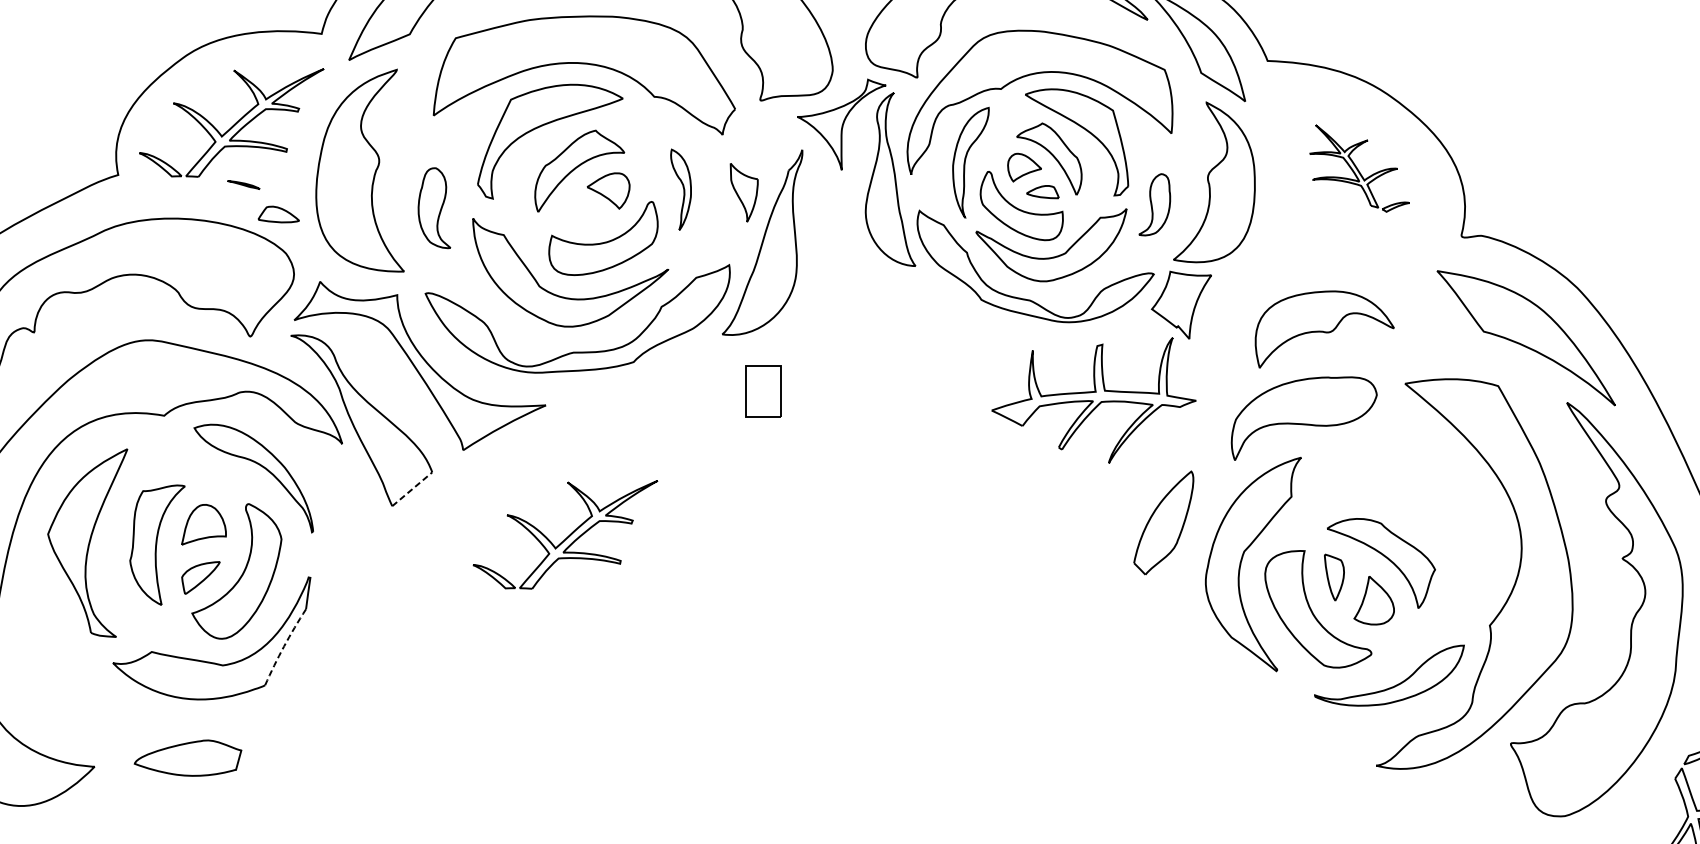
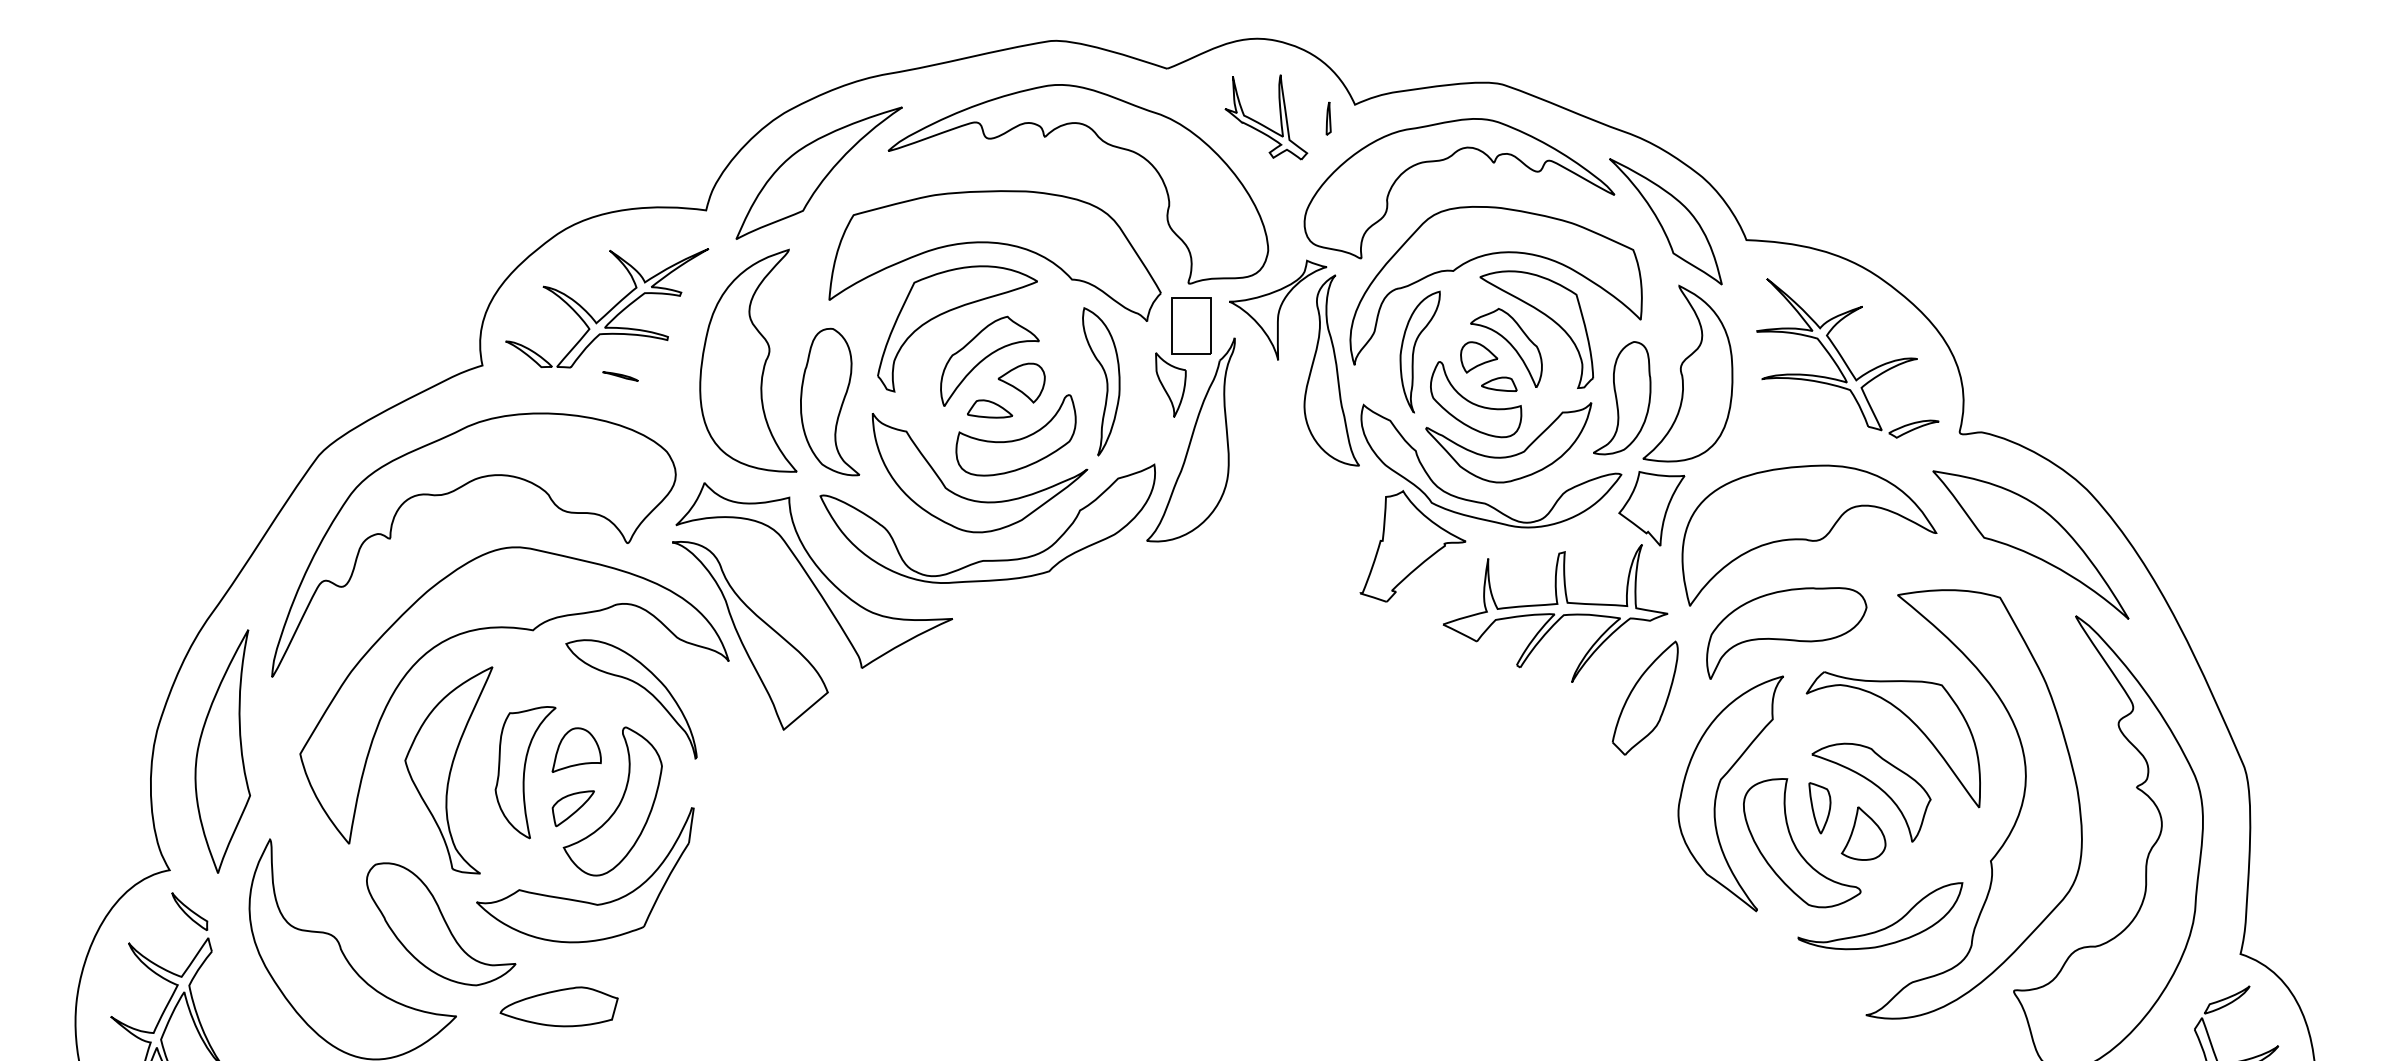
part: (1359, 168) -> (1847, 358), size x1.67
part: (681, 189) -> (1101, 381), size x1.67
part: (1154, 204) -> (1622, 398), size x1.67
part: (434, 207) -> (830, 401), size x1.67
part: (279, 214) -> (990, 408), moved
part: (1324, 329) -> (1809, 535), size x1.67
part: (963, 339) -> (1412, 546), added
part: (762, 391) -> (1191, 325), moved
line: (412, 489) -> (805, 711), dashed -> solid
part: (1414, 495) -> (1907, 718), added
part: (1163, 522) -> (1645, 697), moved
part: (565, 535) -> (974, 761), removed
arc: (283, 646) -> (664, 884), dashed -> solid
part: (81, 683) -> (441, 924), added

